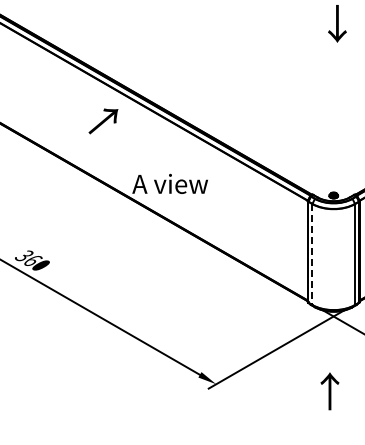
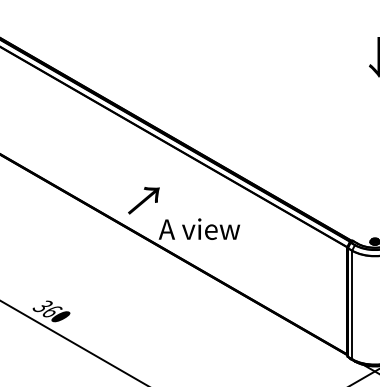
text: (103, 121) -> (143, 200), moved
line: (312, 255) -> (352, 306), dashed -> solid

